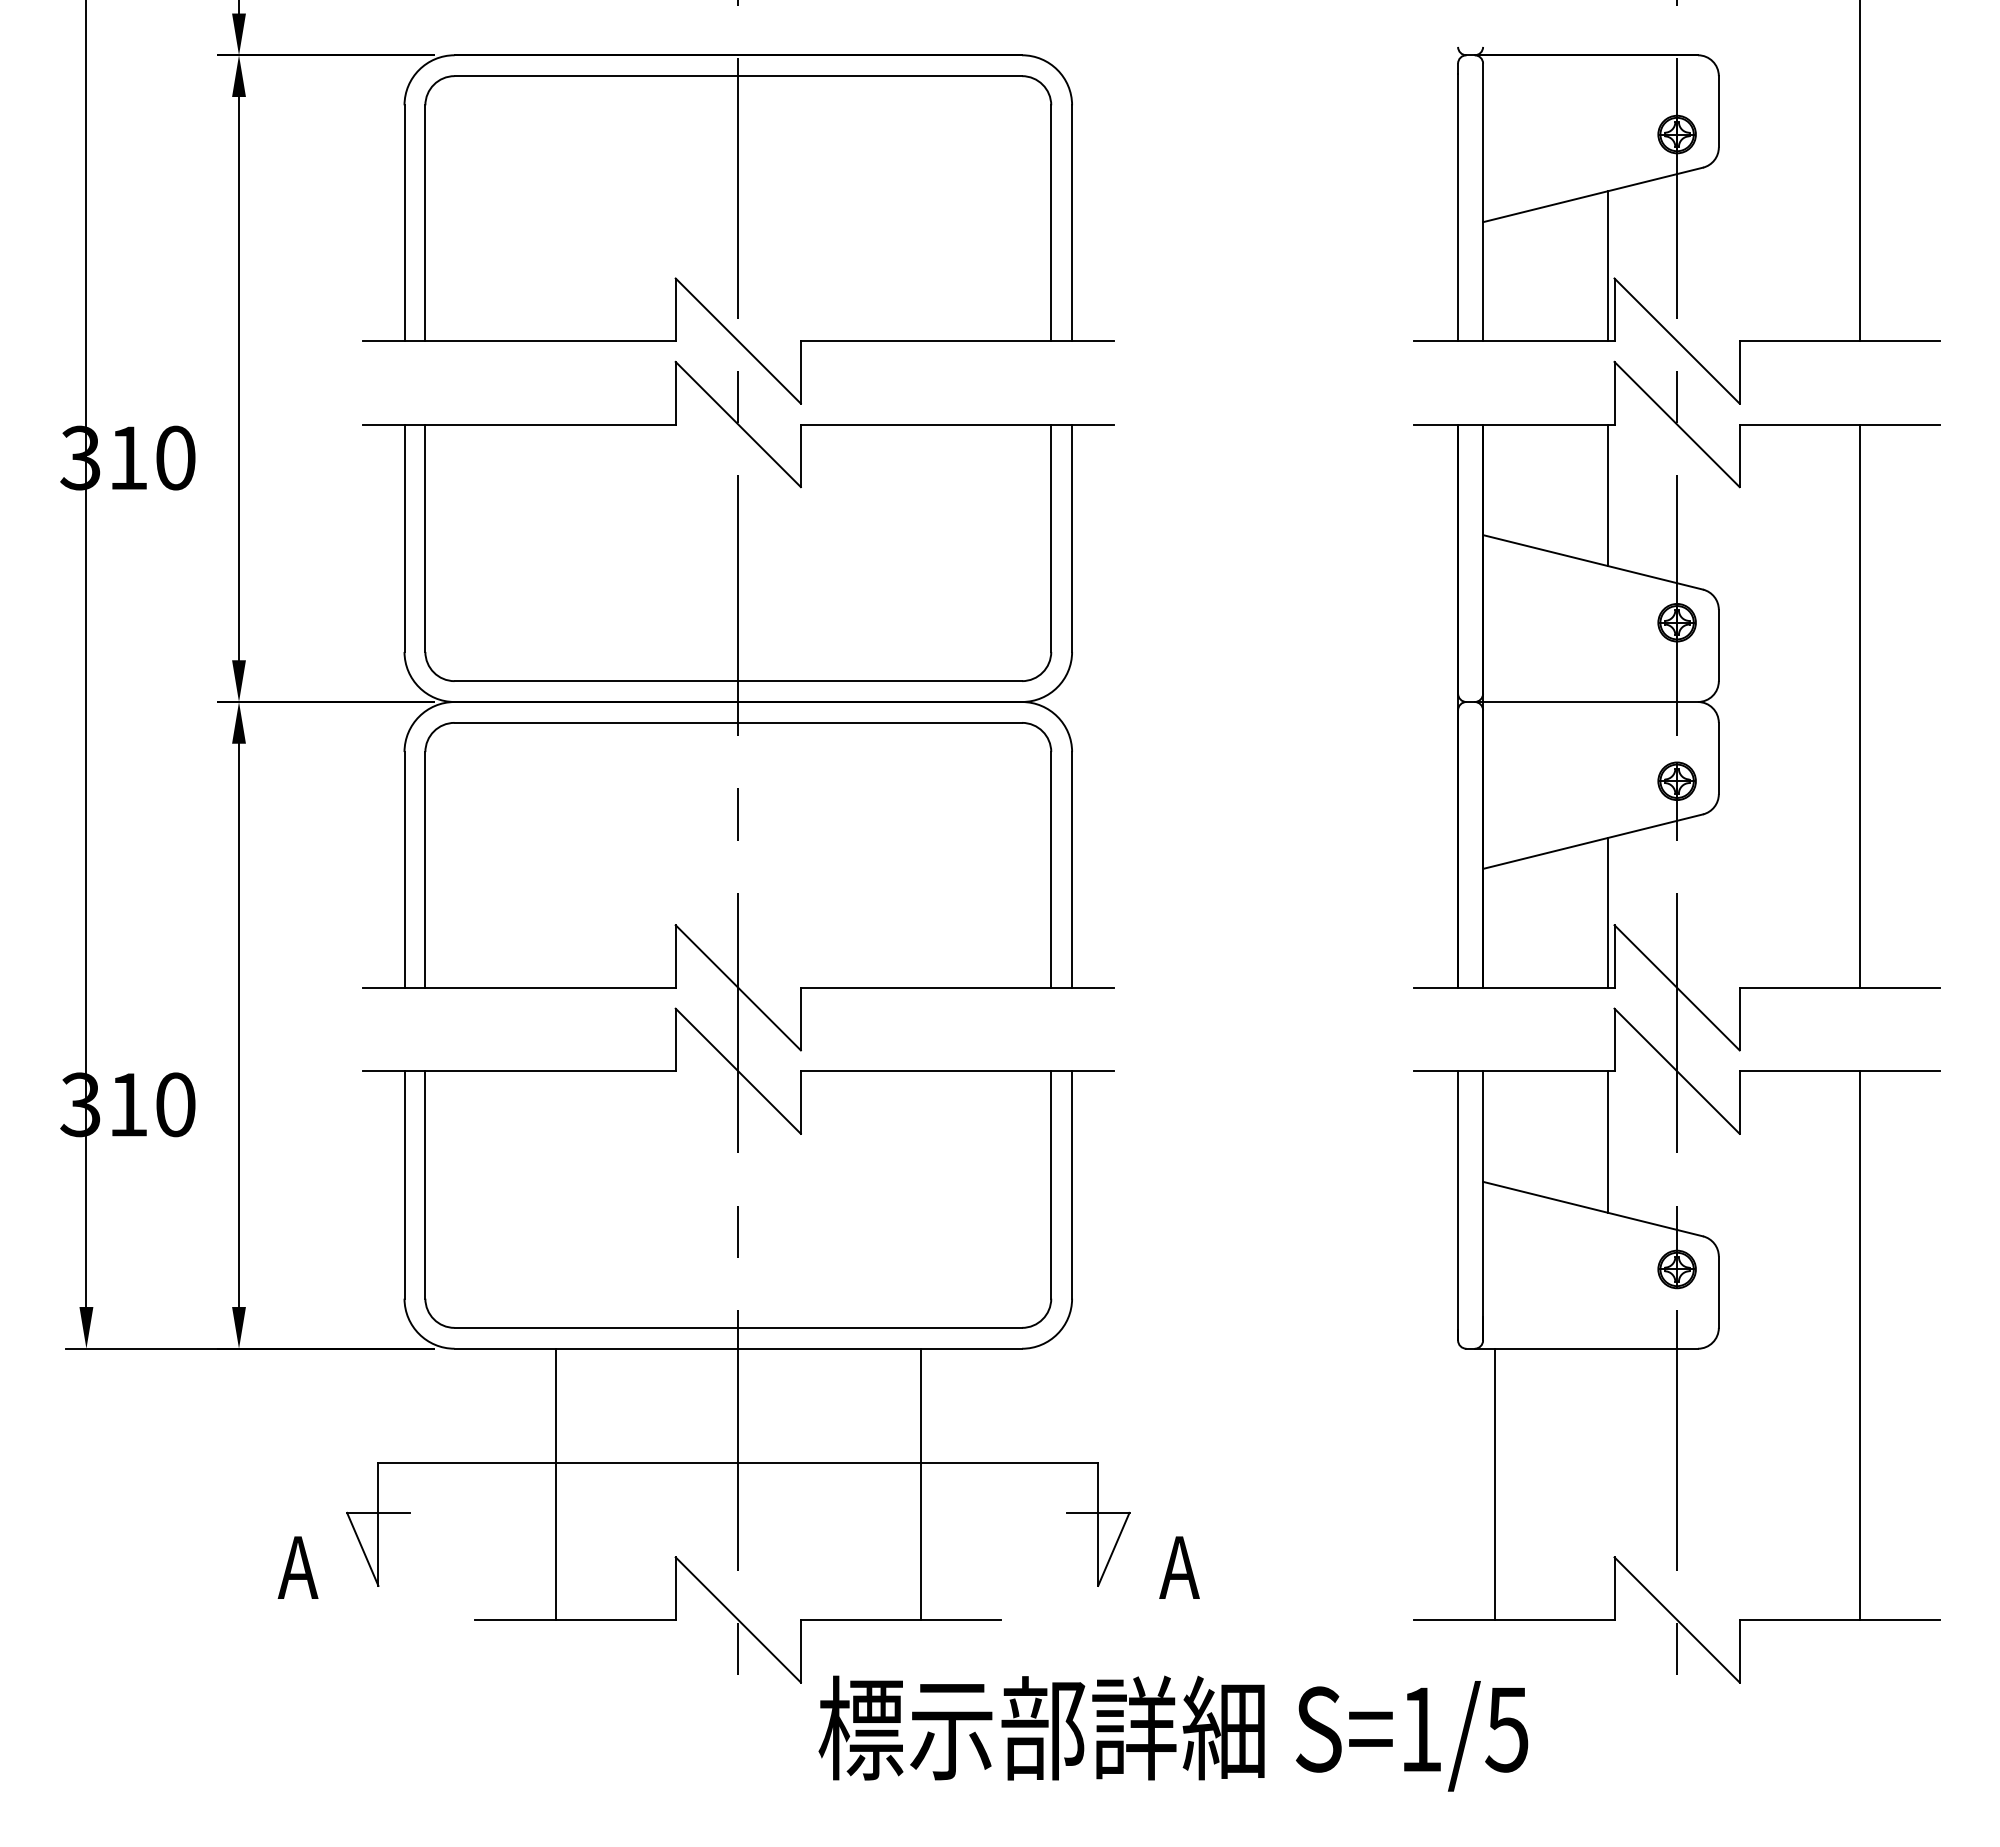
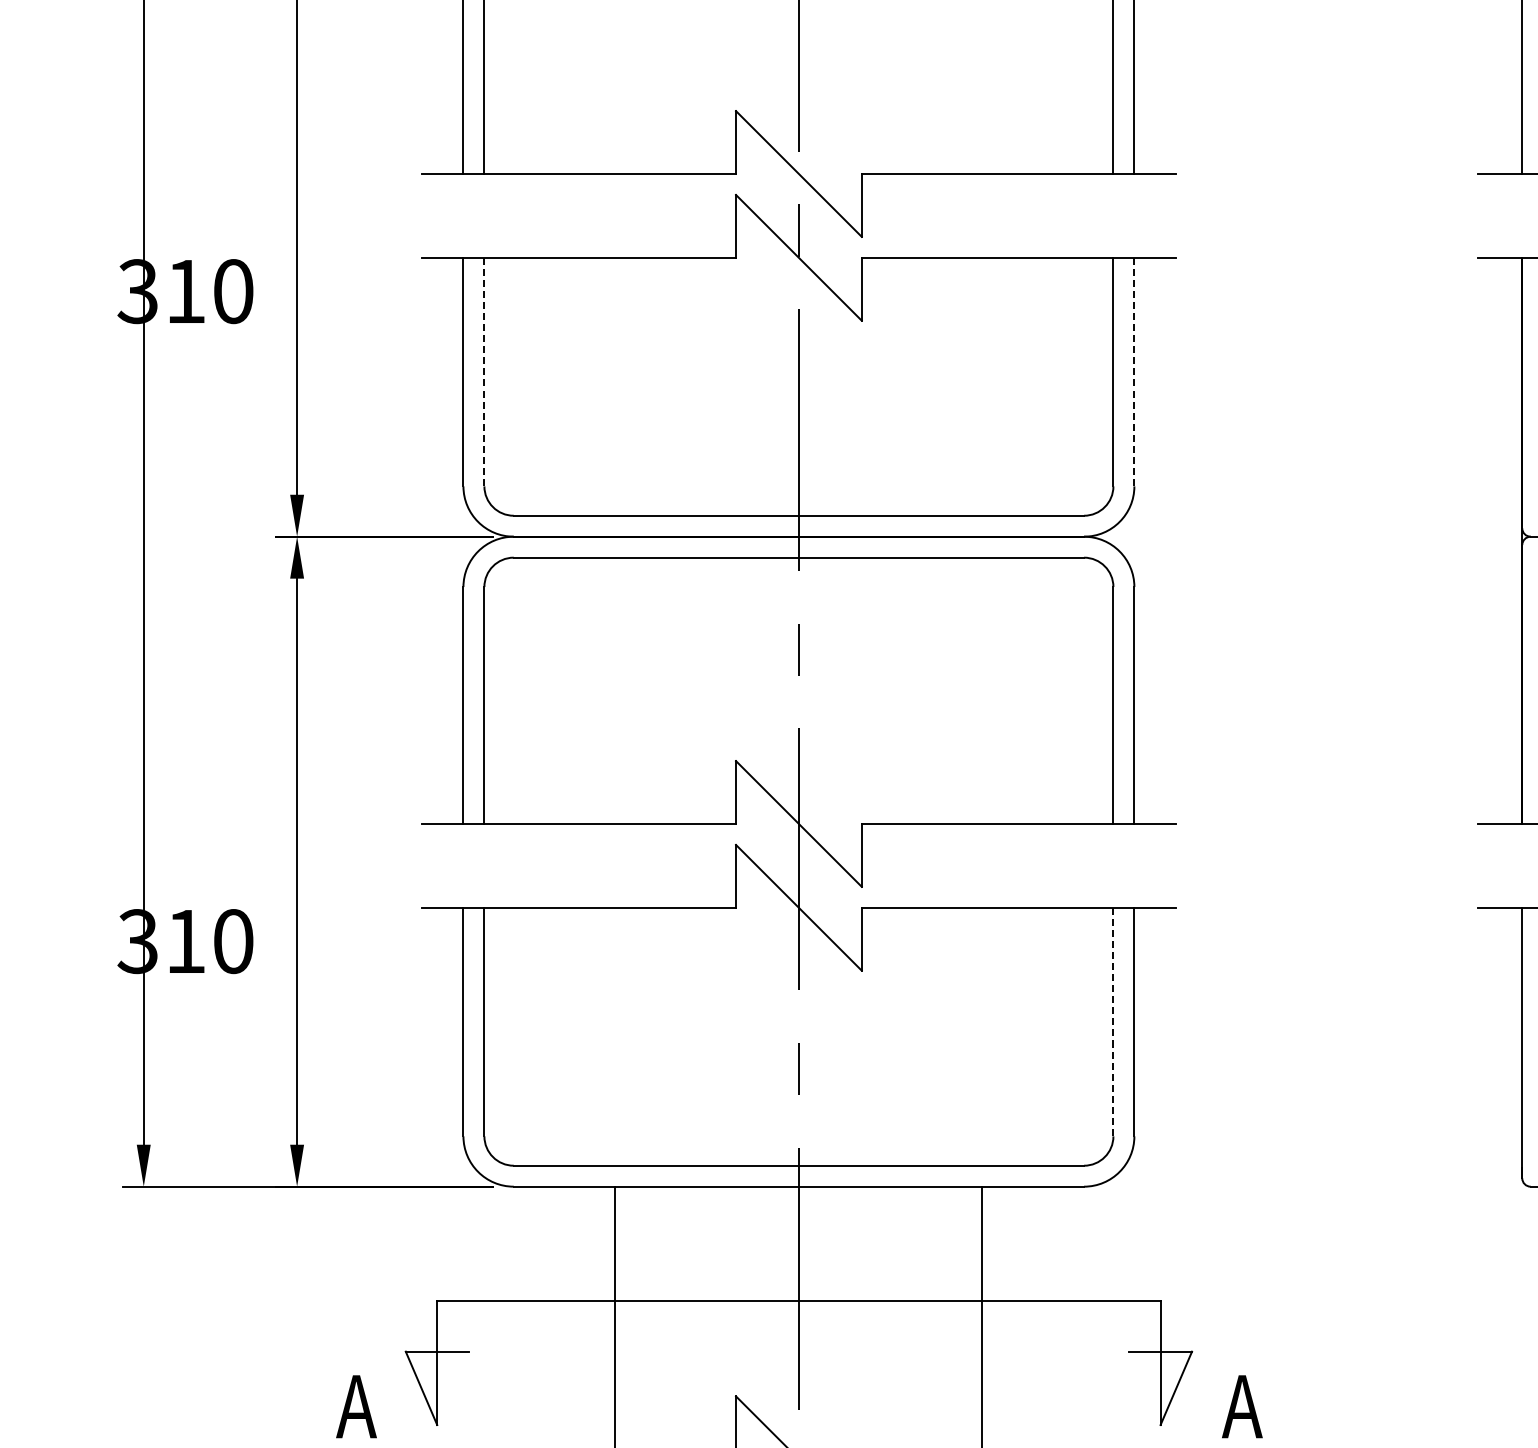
line: (425, 538) -> (484, 372), solid -> dashed
line: (1072, 538) -> (1134, 372), solid -> dashed
line: (1051, 1184) -> (1113, 1021), solid -> dashed

